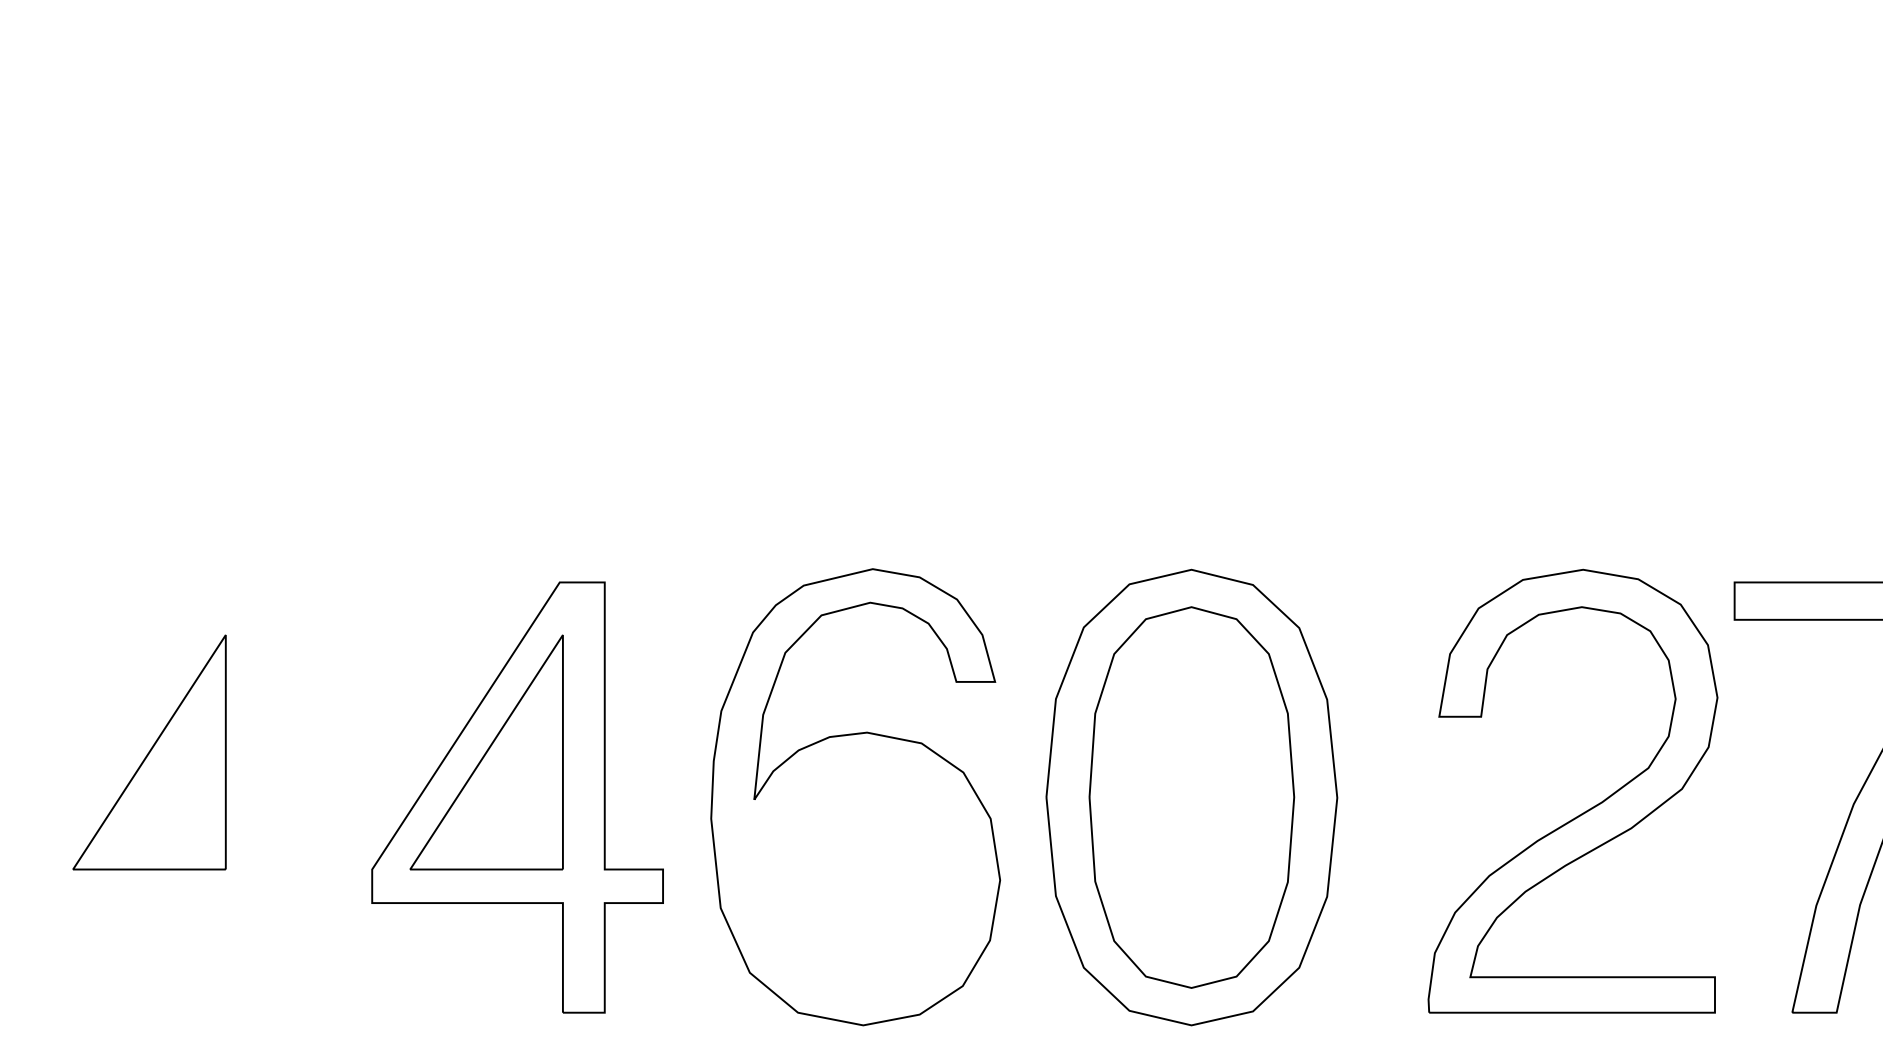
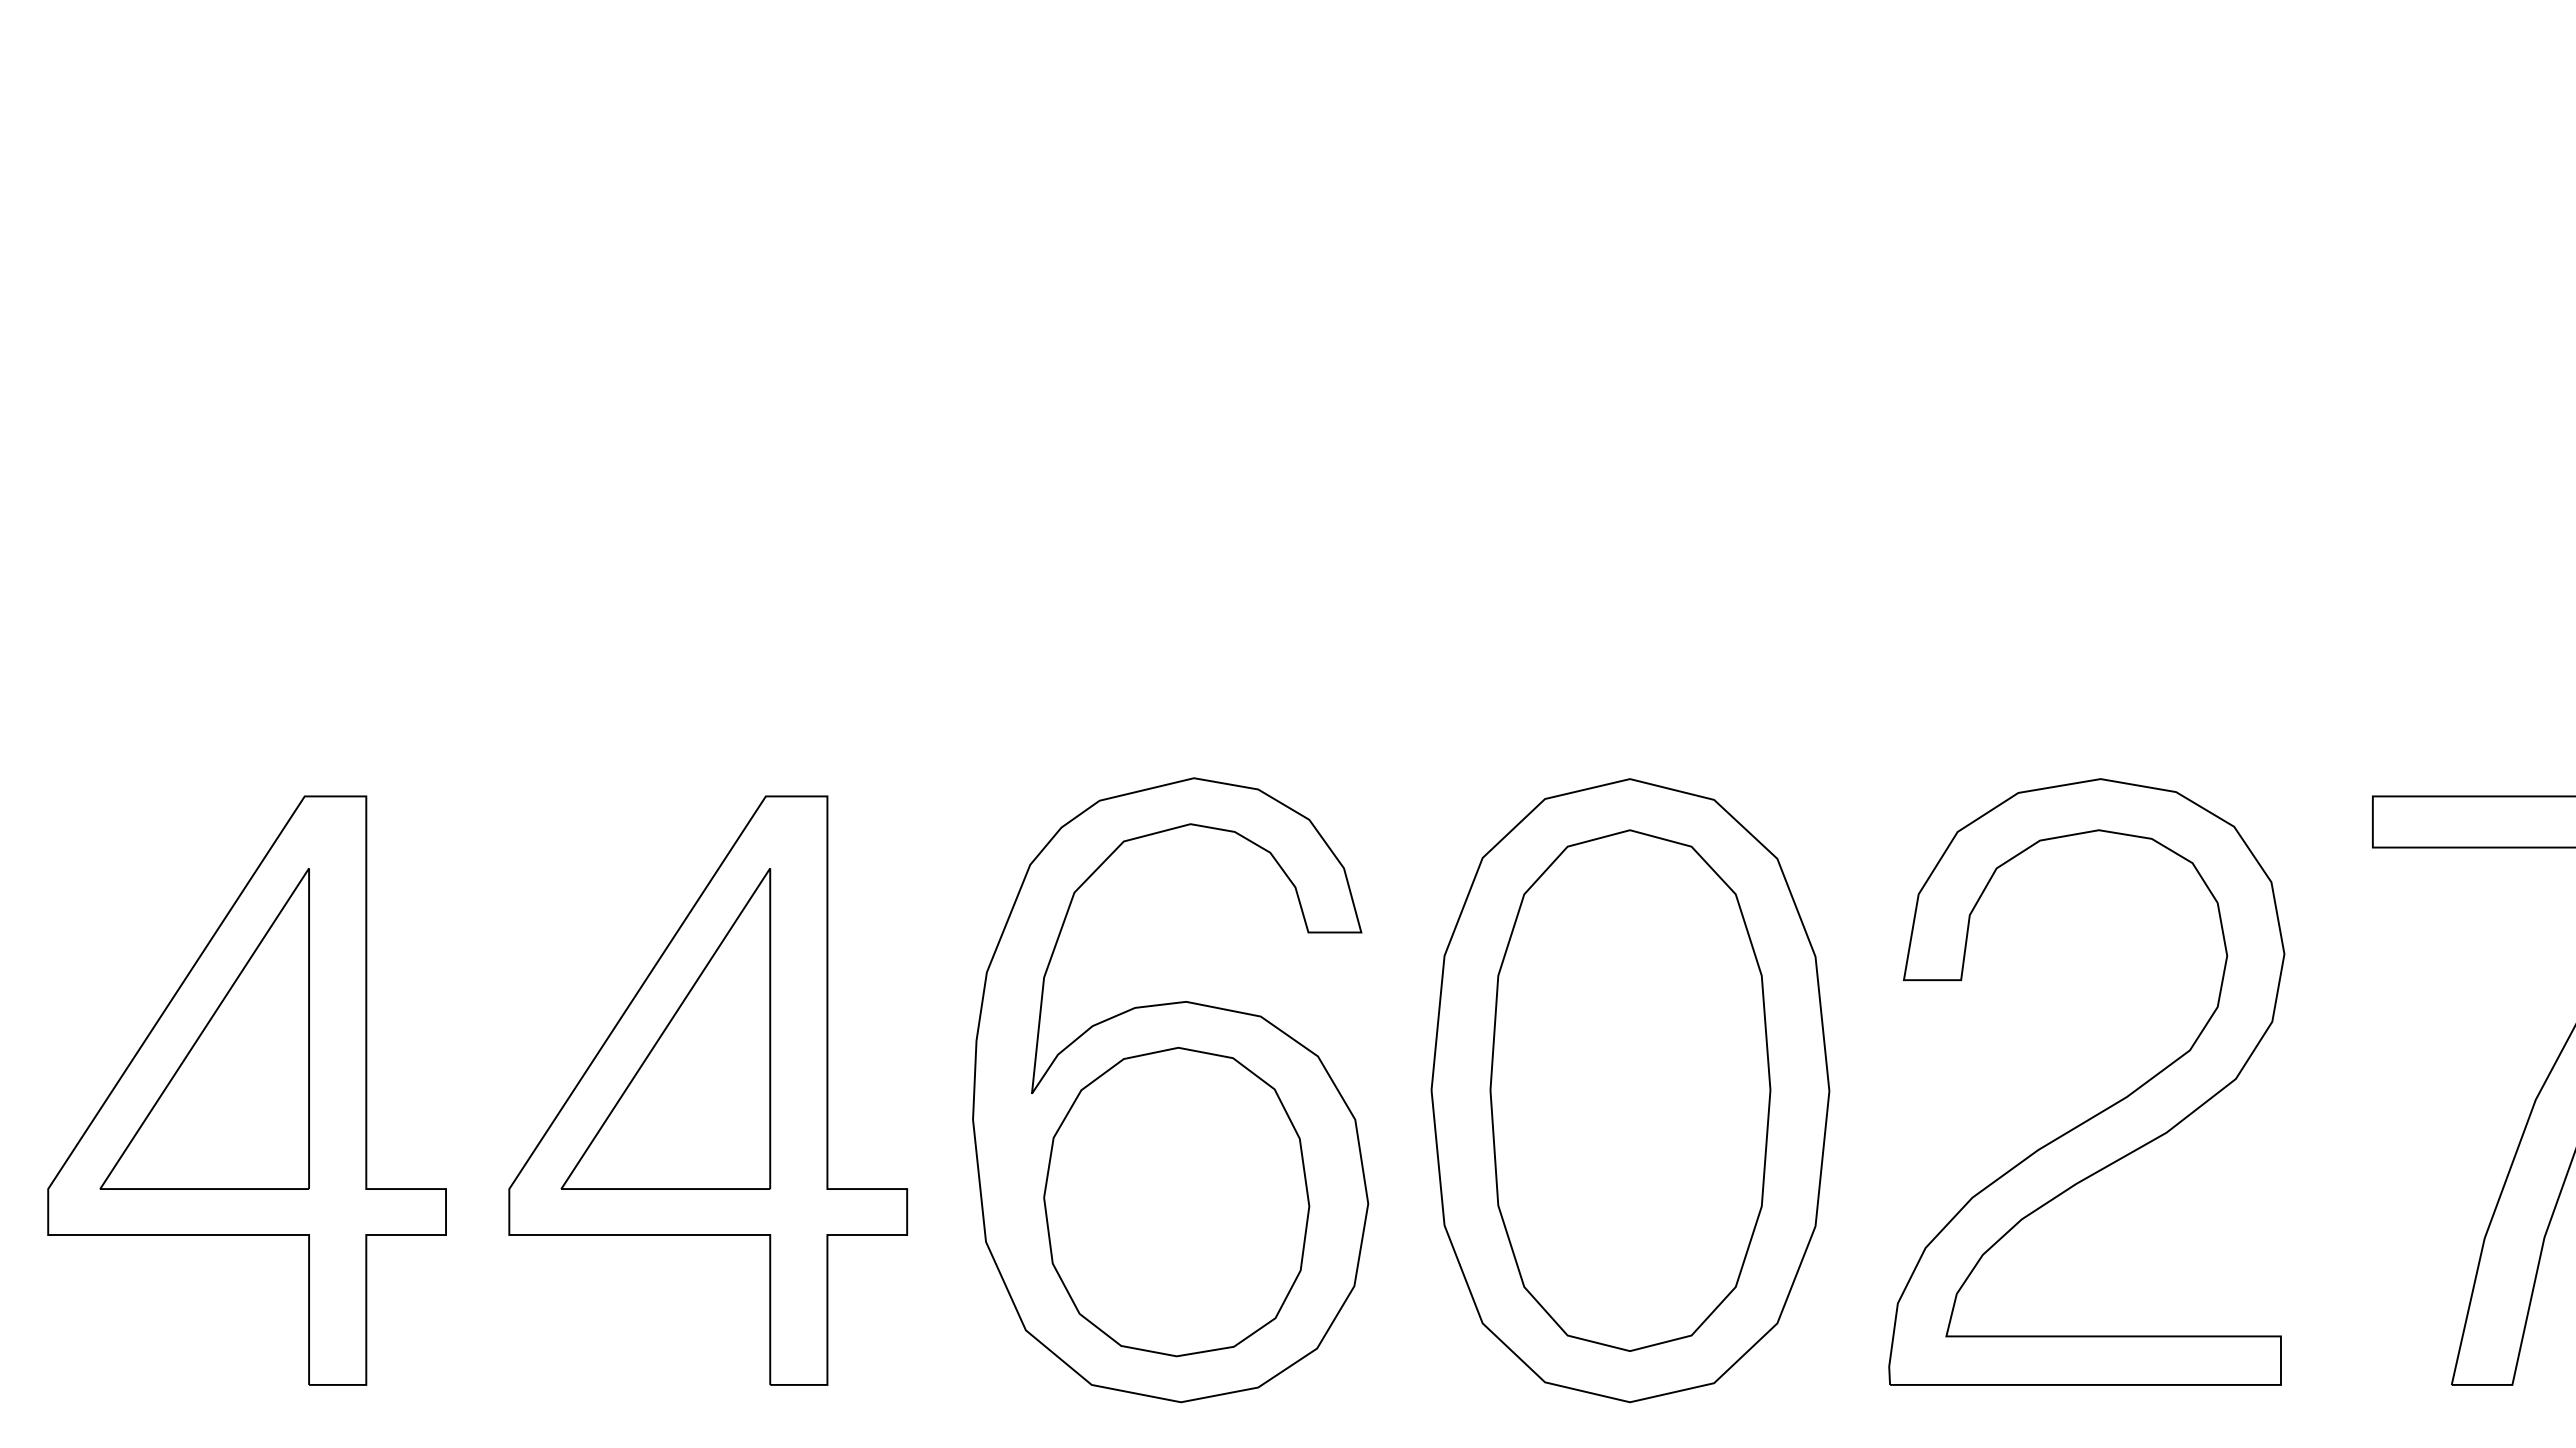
part: (180, 797) -> (246, 1090), added
part: (1586, 810) -> (2105, 1108), moved
part: (859, 878) -> (1176, 1201), added

